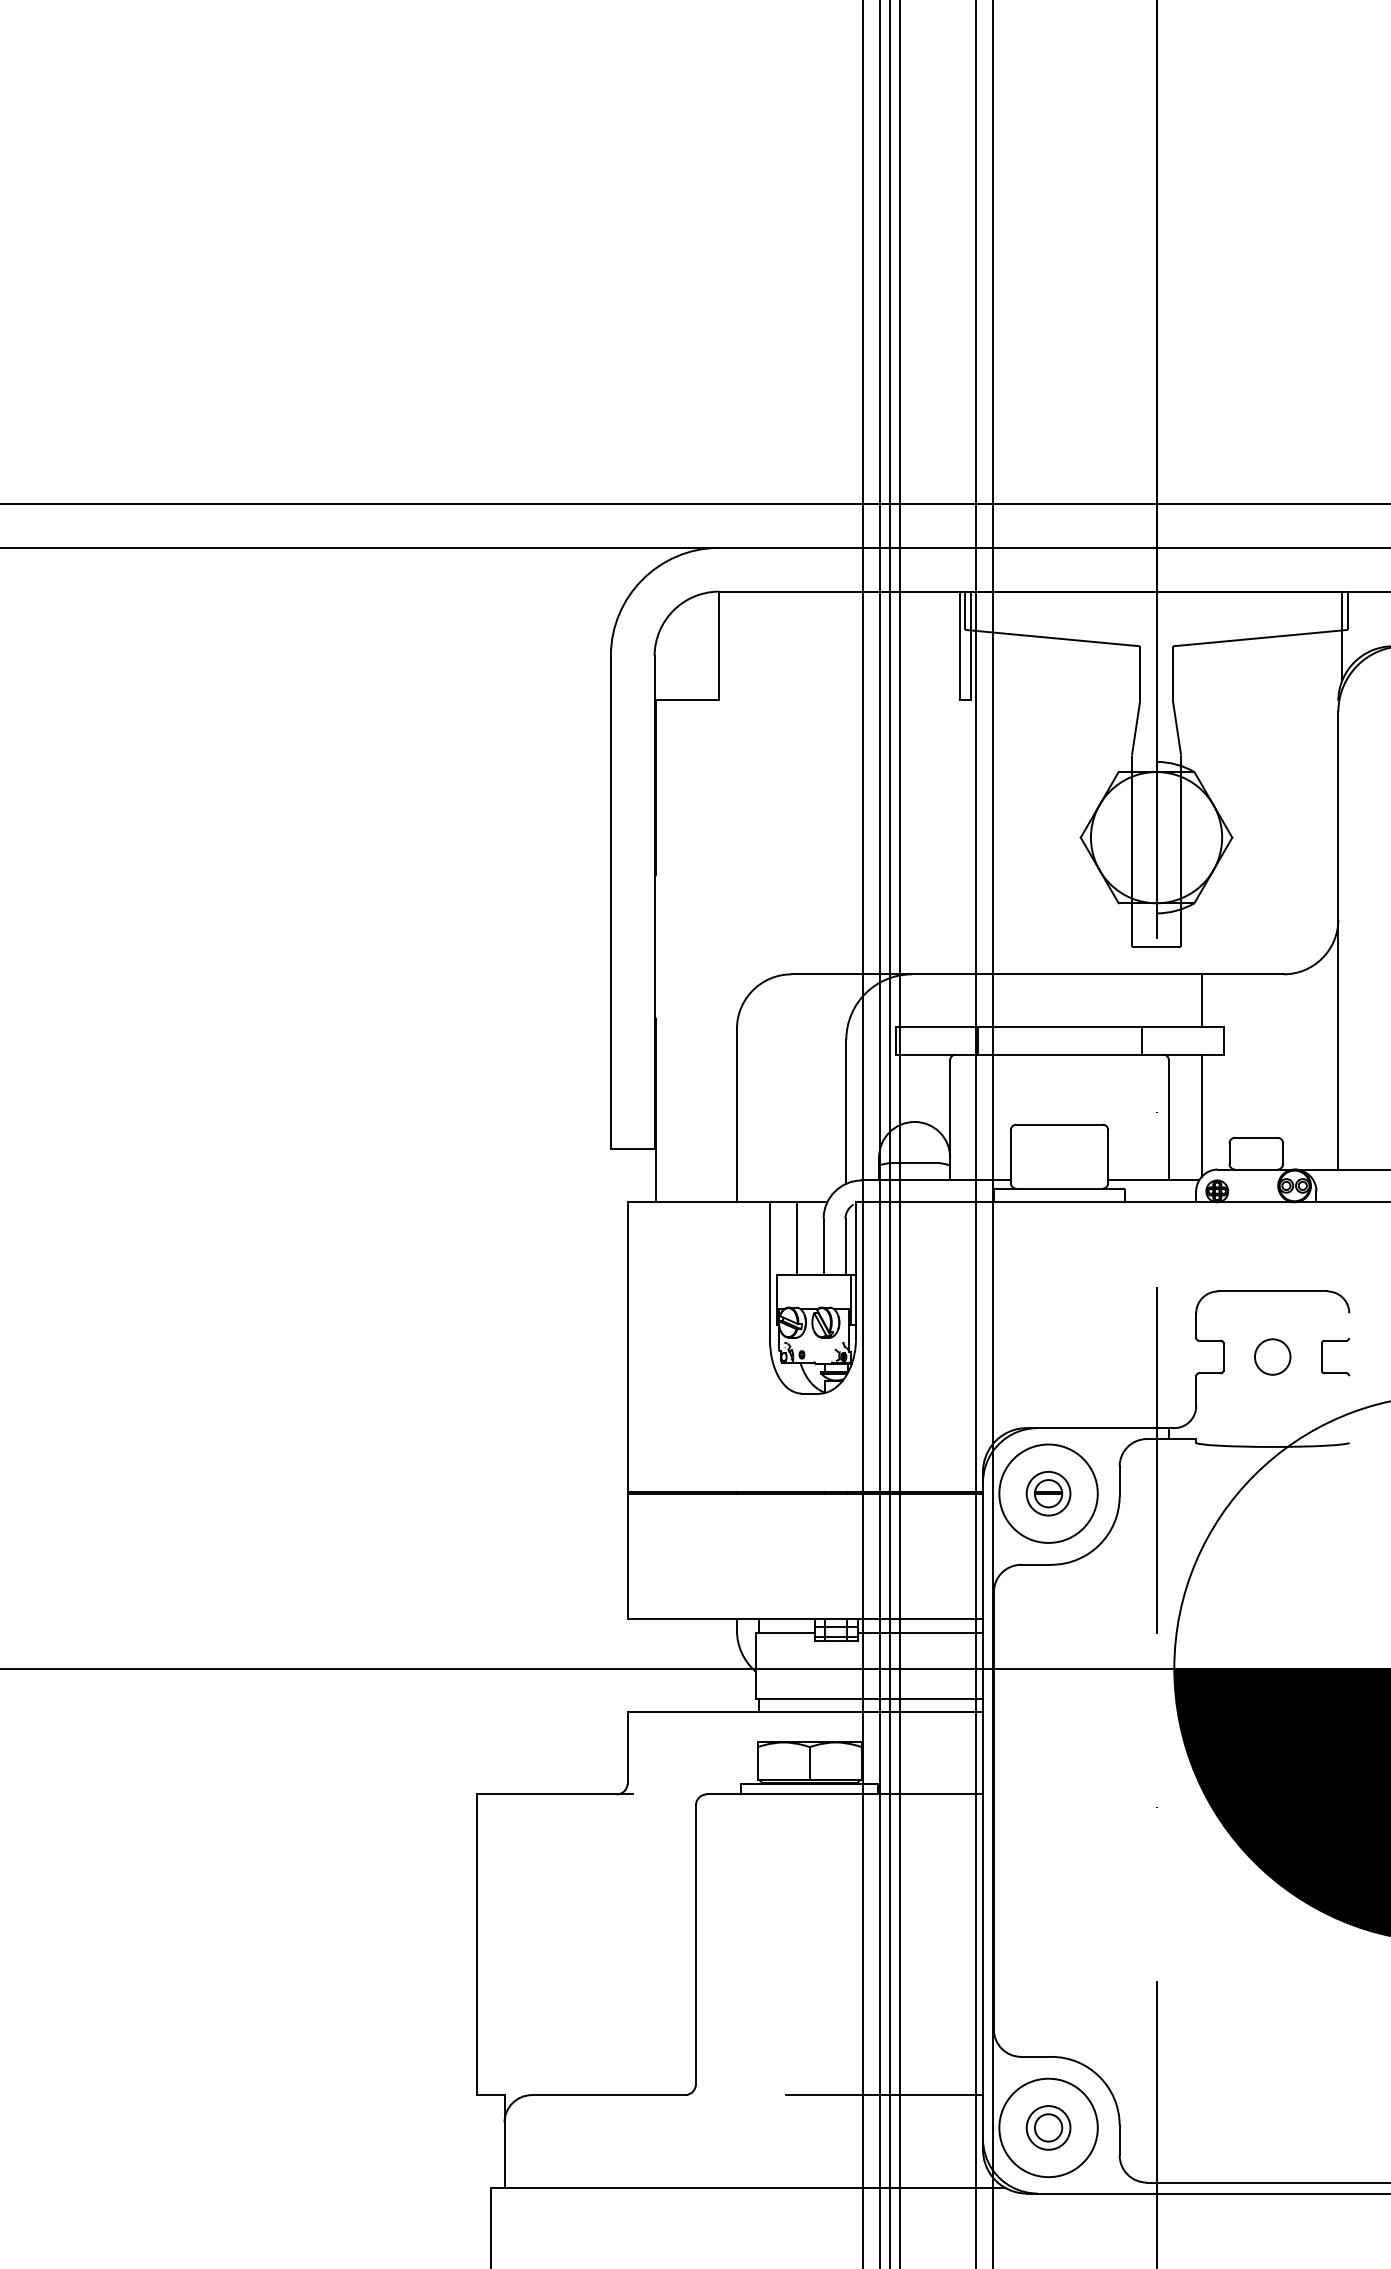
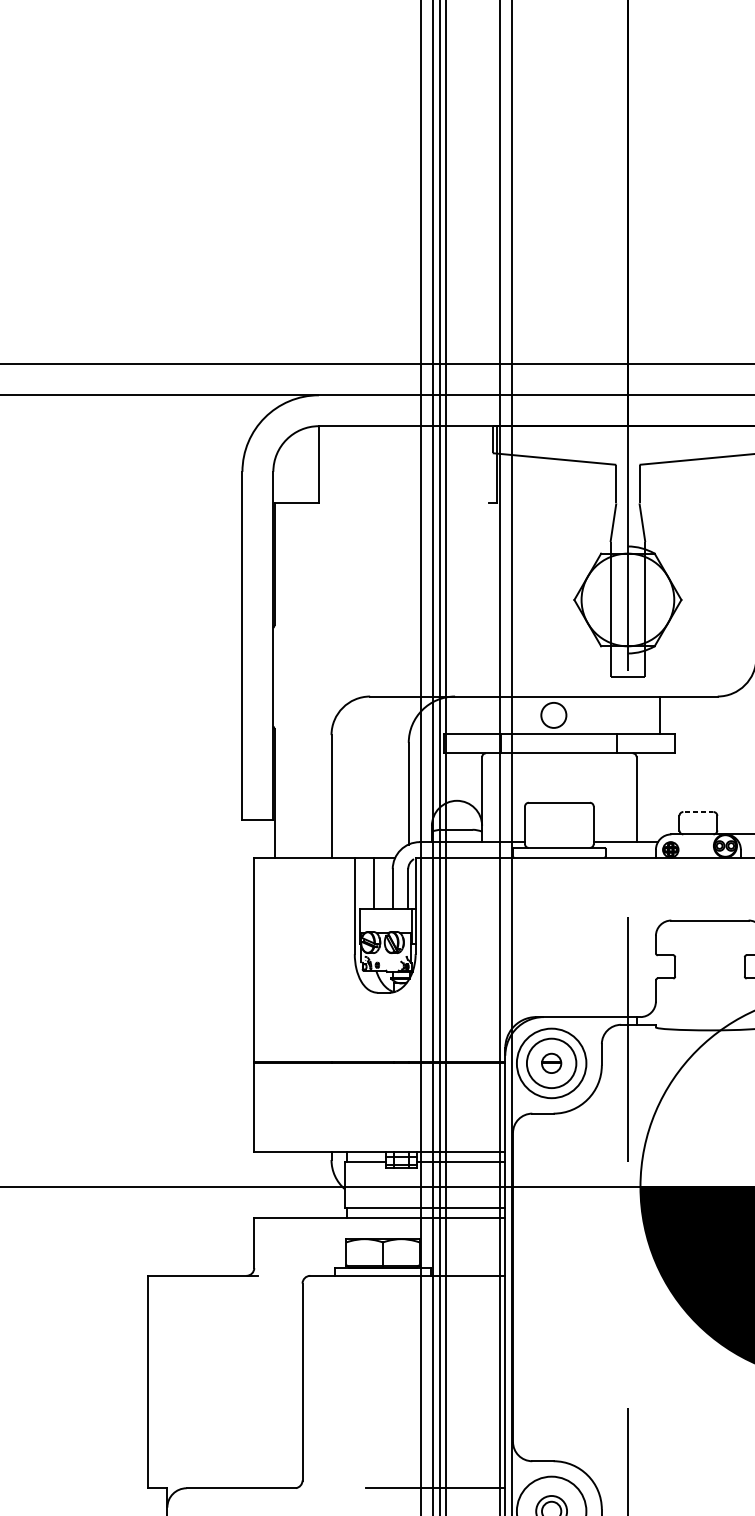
line: (959, 645) -> (488, 464), removed
line: (1201, 1115) -> (659, 796), removed
line: (1255, 1137) -> (697, 811), solid -> dashed
circle: (1272, 1356) -> (553, 715), moved
circle: (1048, 1493) -> (551, 1063), size x1.6

